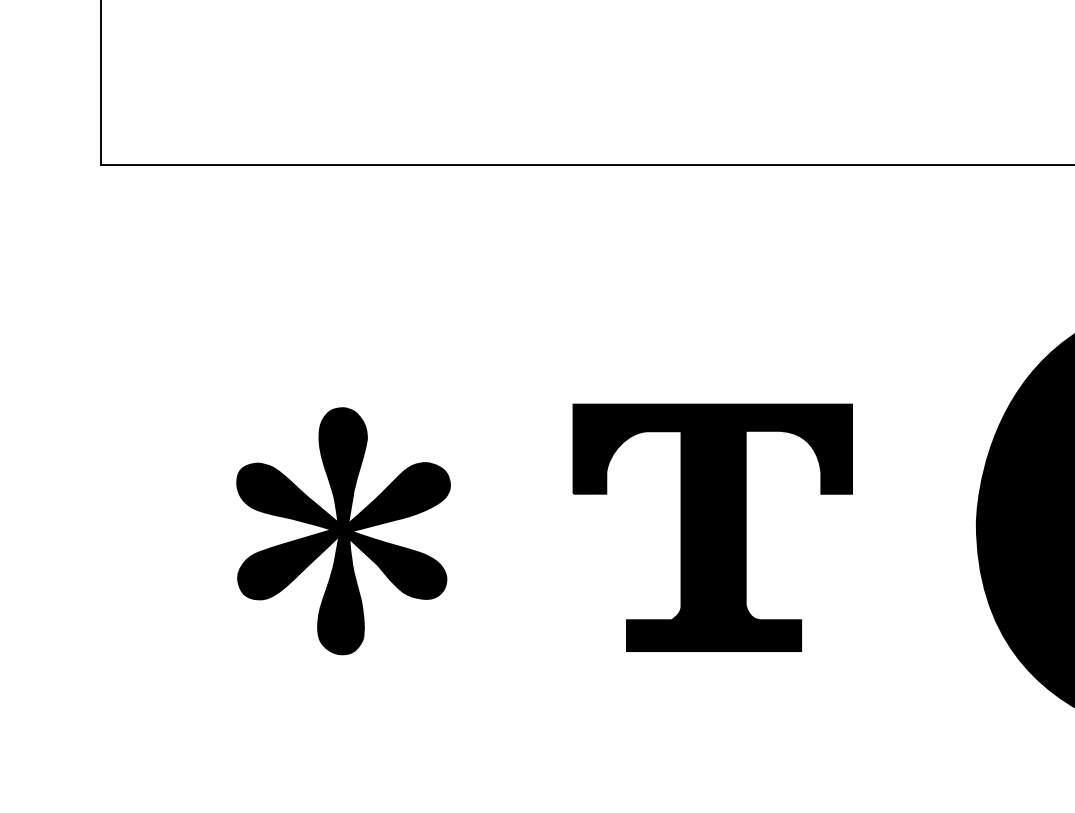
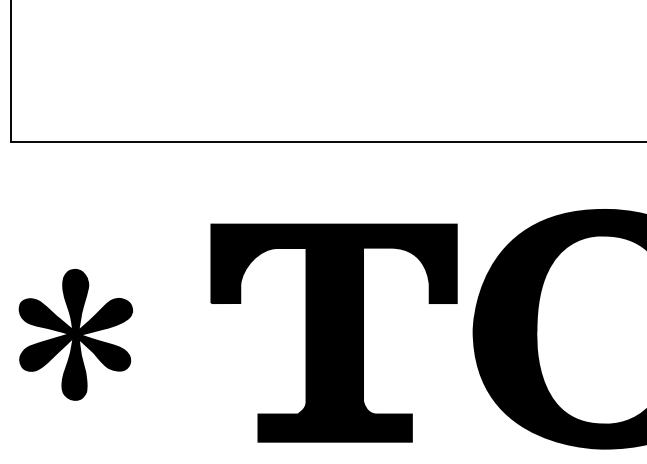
part: (711, 526) -> (333, 332), size x1.67
part: (342, 530) -> (75, 334), moved

